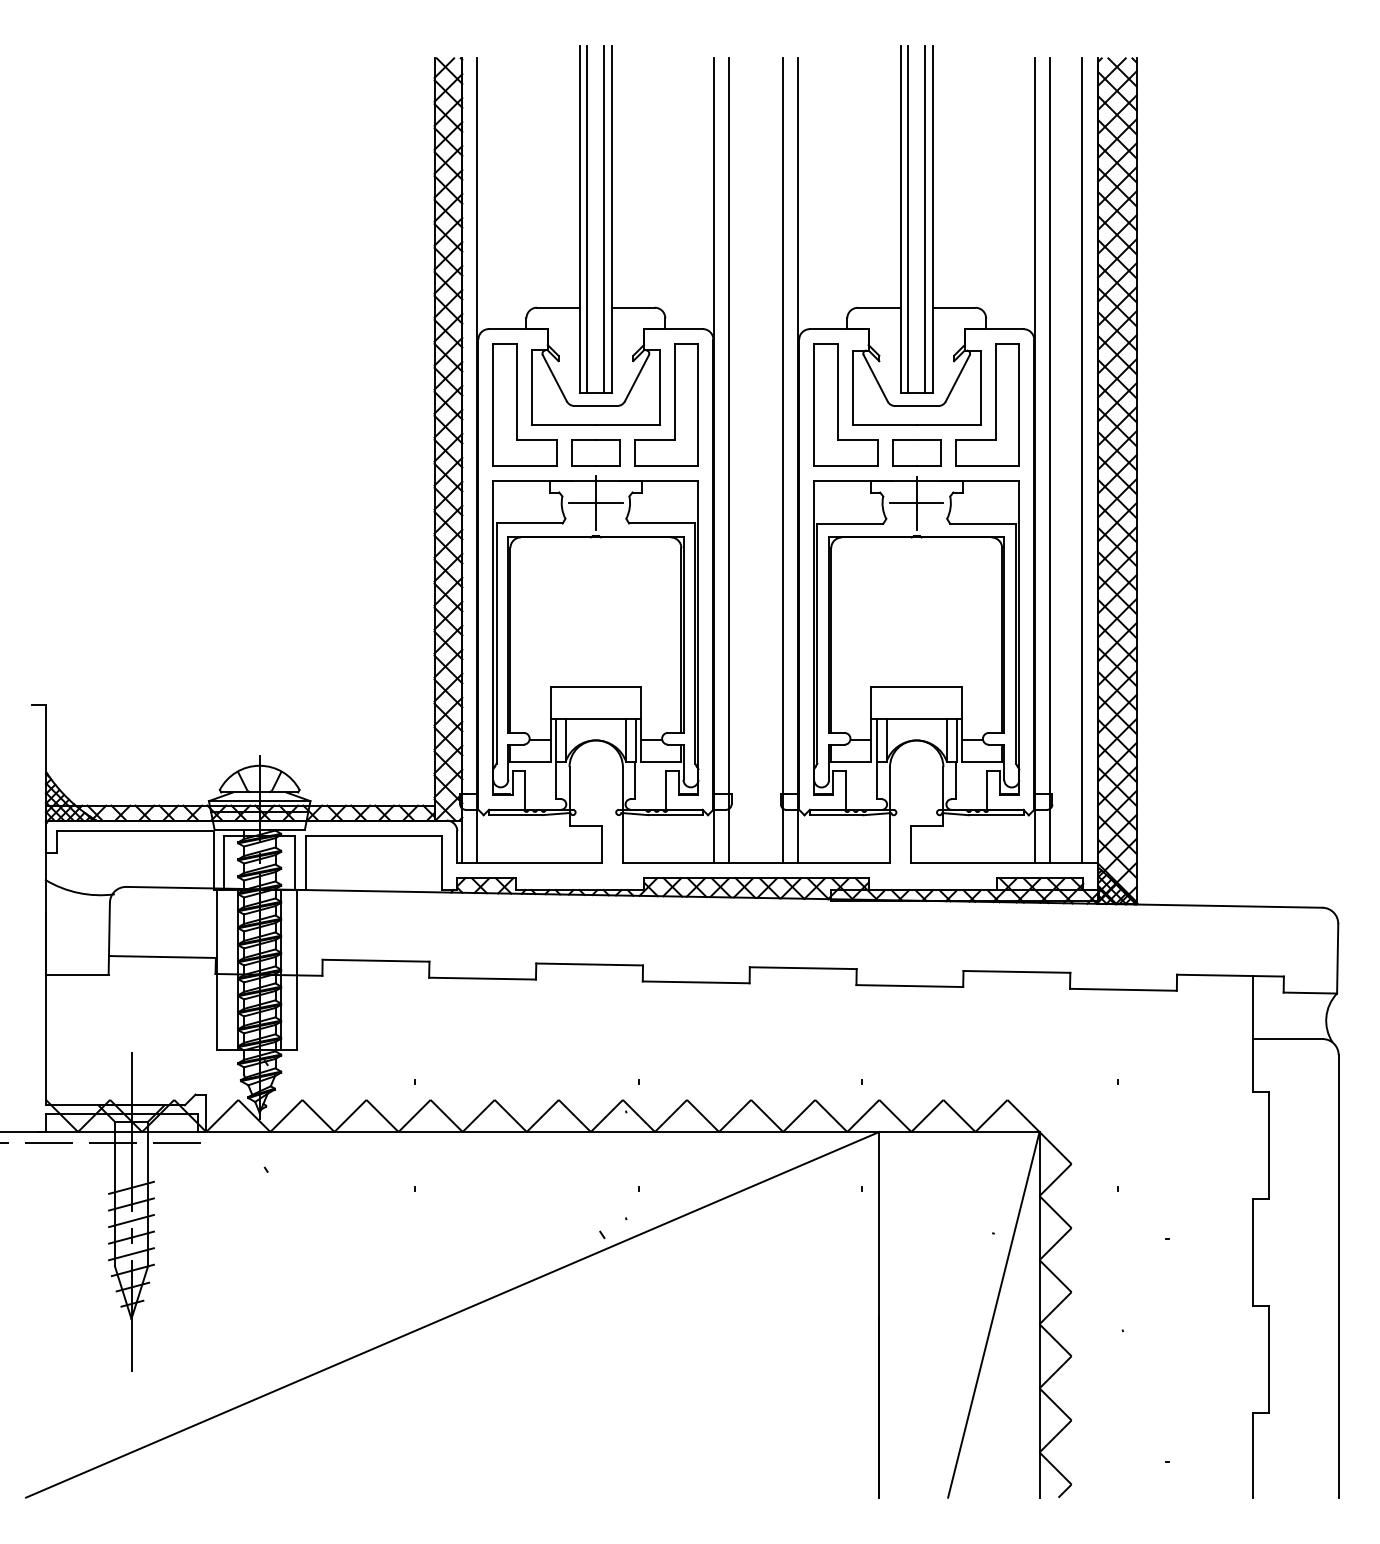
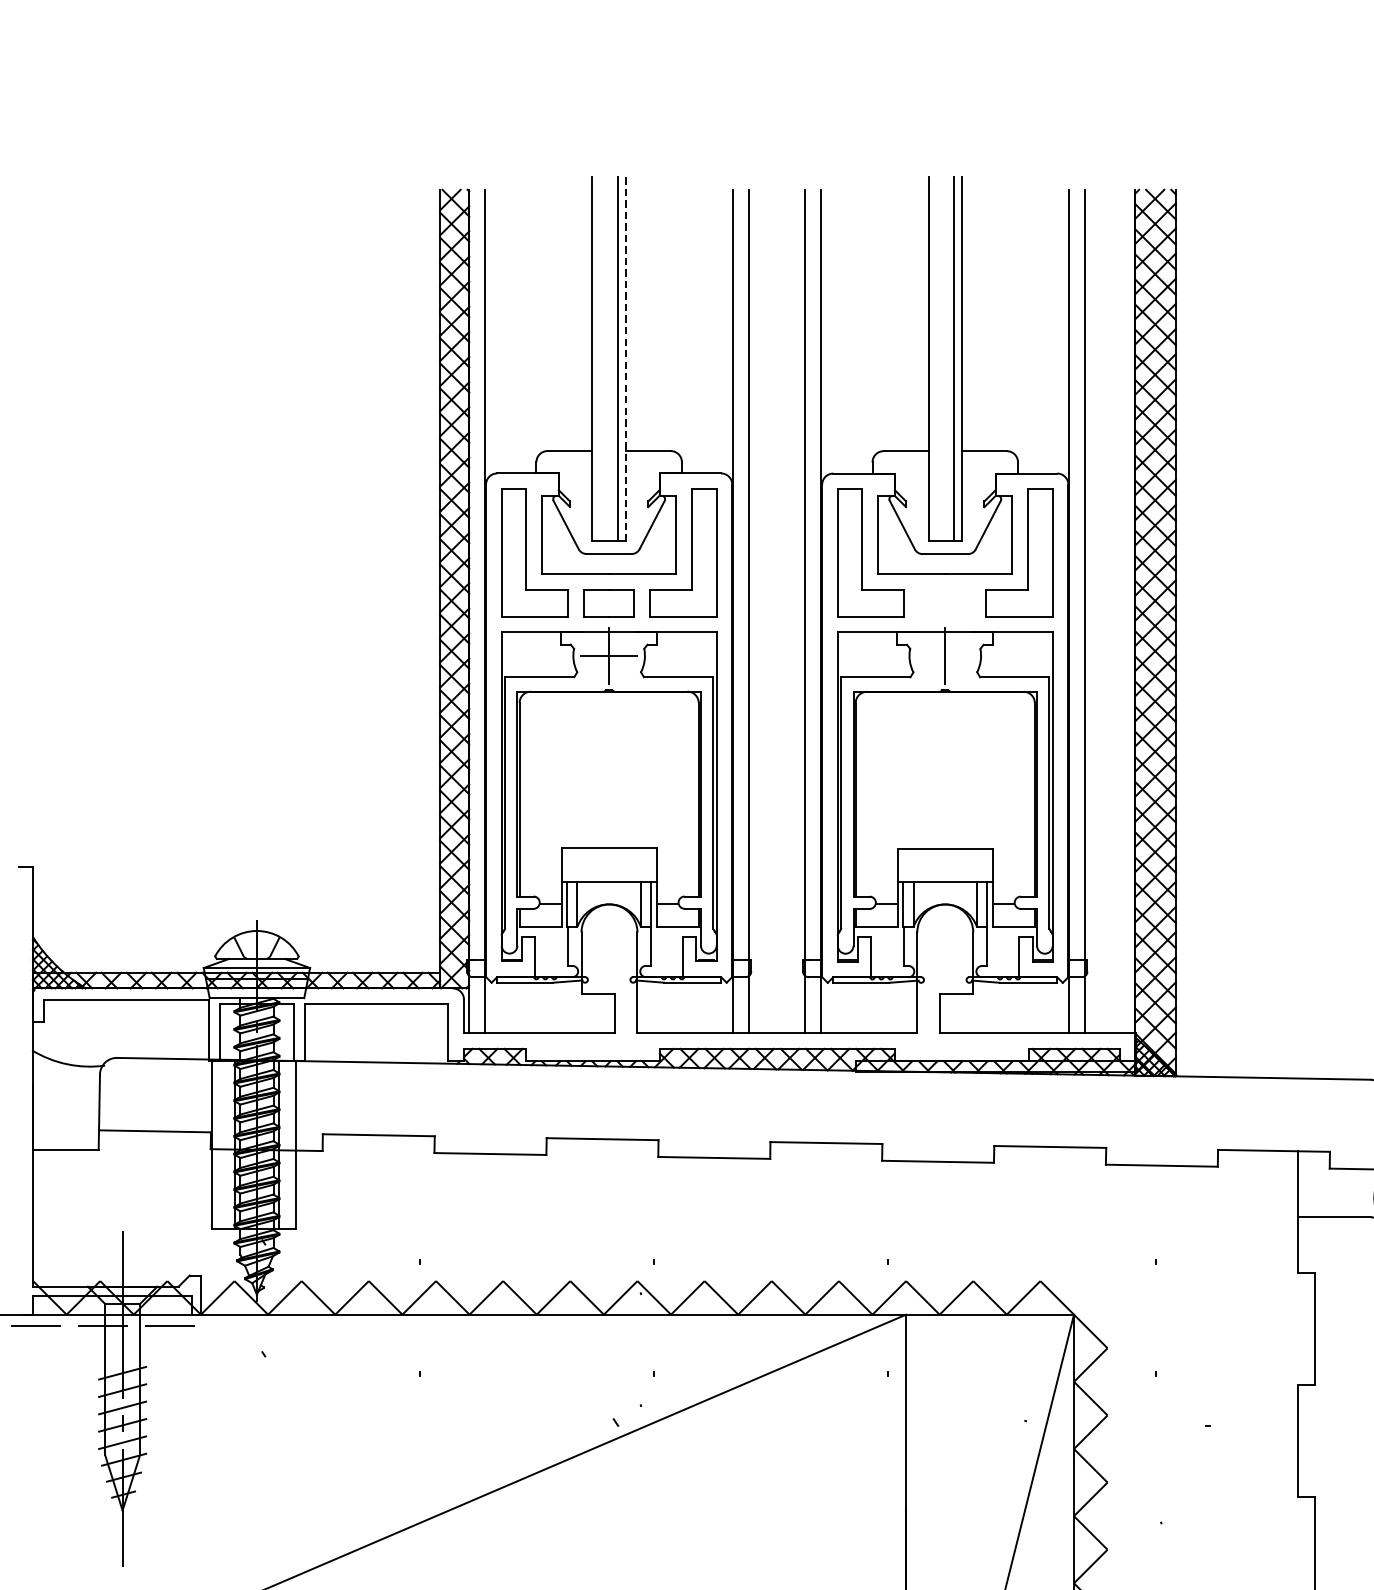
line: (587, 219) -> (600, 358), removed
line: (908, 219) -> (936, 358), removed
line: (611, 220) -> (625, 359), solid -> dashed
part: (916, 452) -> (945, 602), removed
line: (1081, 460) -> (1117, 611), removed
line: (916, 503) -> (945, 656), removed

